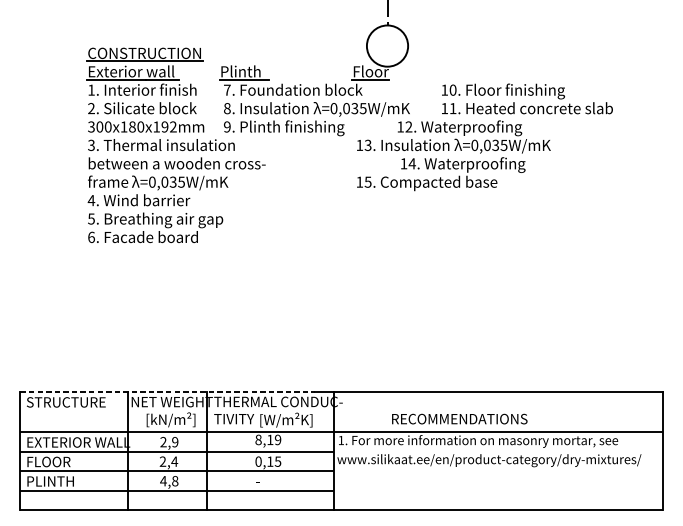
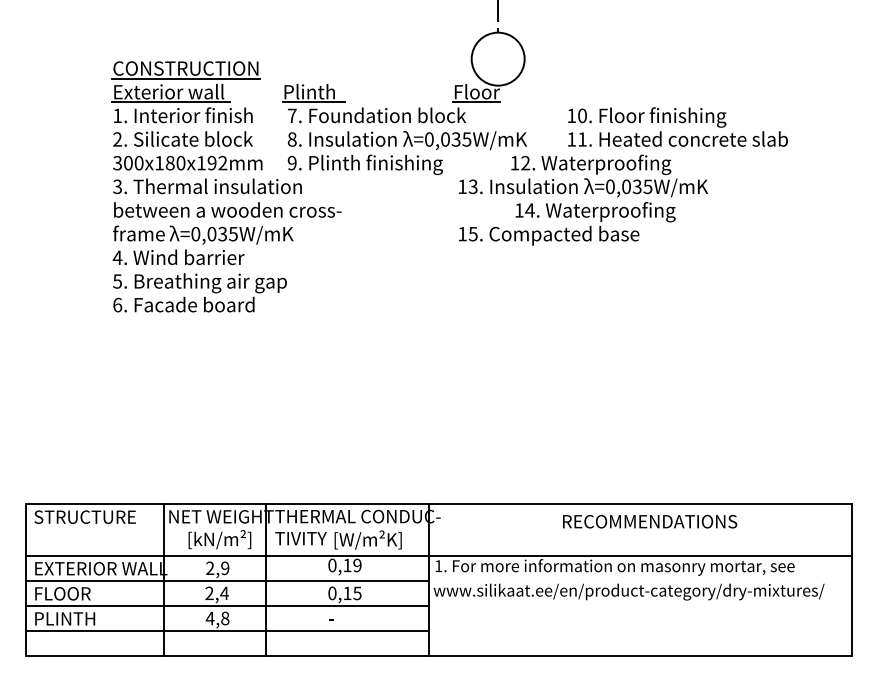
line: (168, 392) -> (216, 504), dashed -> solid
text: (460, 418) -> (650, 521), moved
text: (258, 439) -> (332, 565), 8,19 -> 0,19

